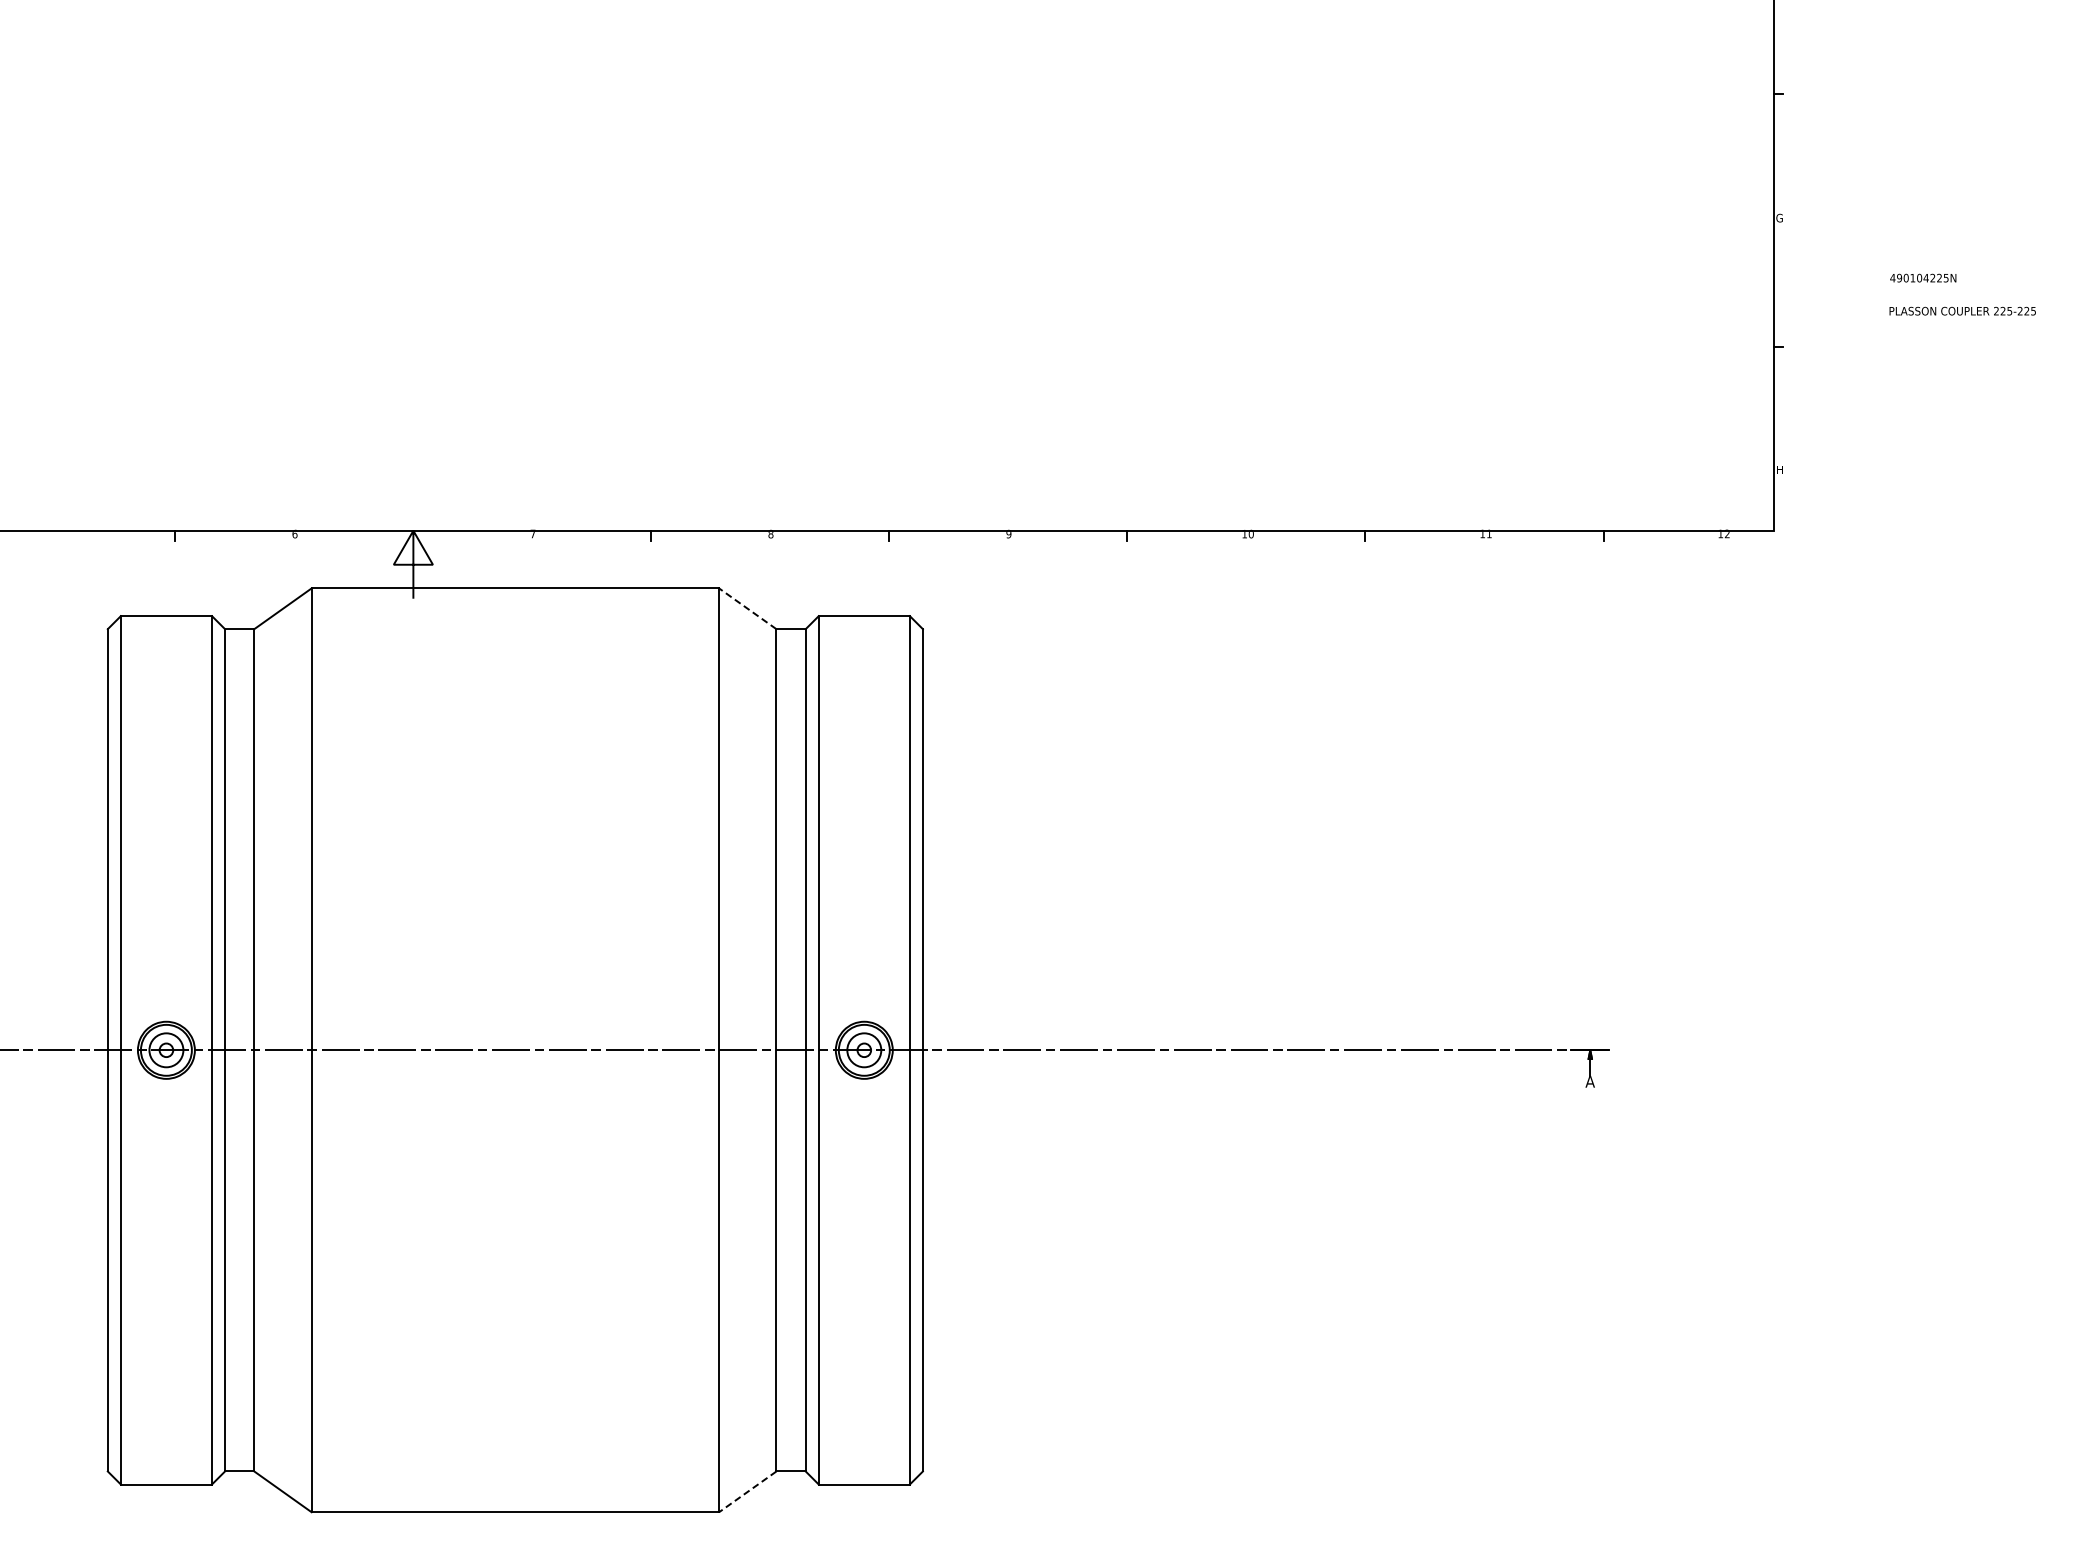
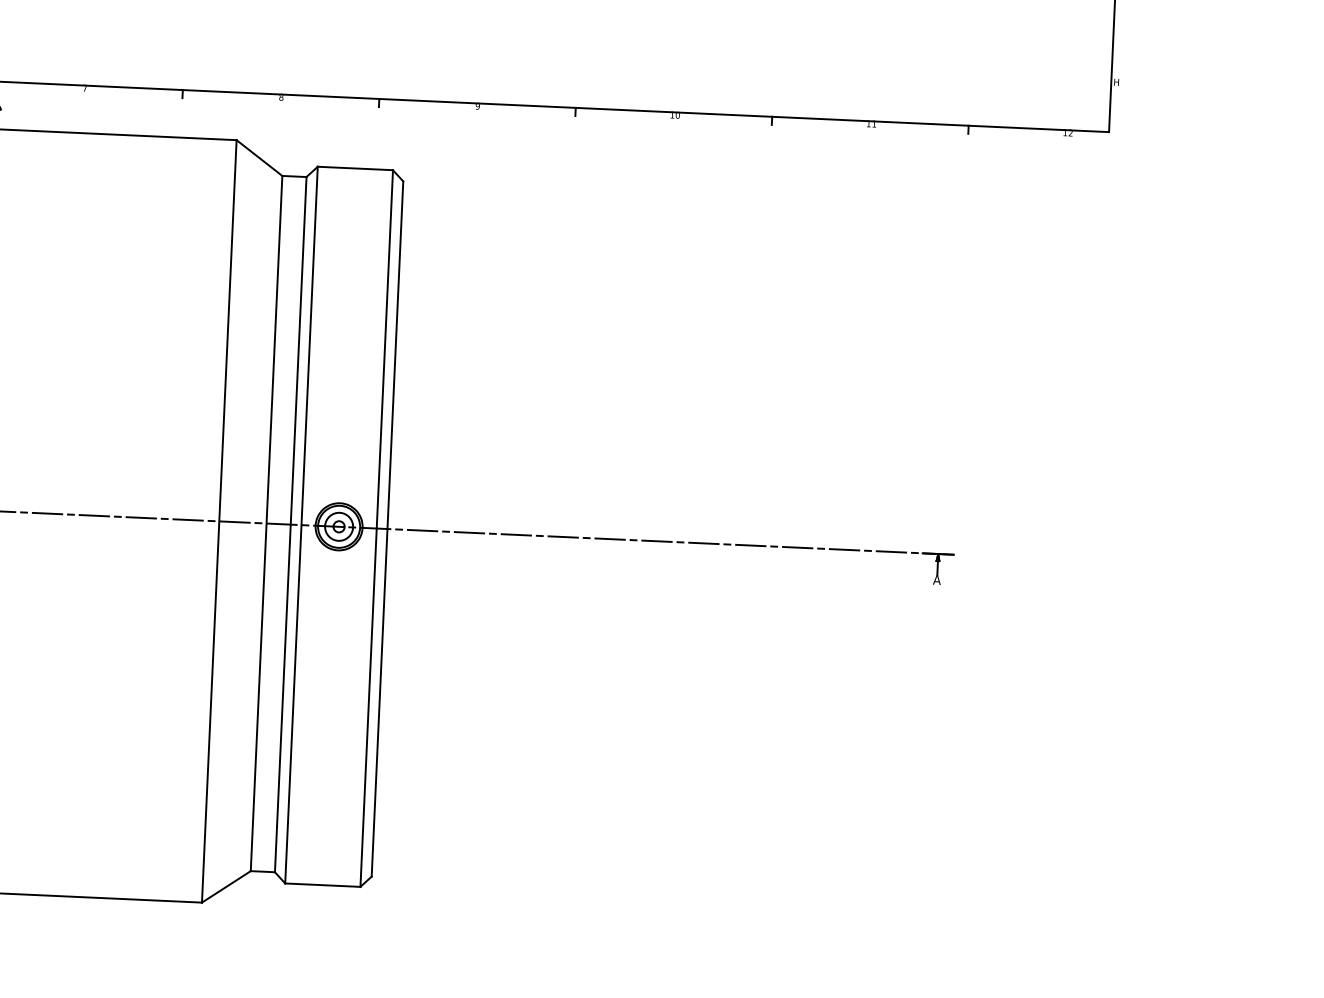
line: (747, 608) -> (259, 157), dashed -> solid
line: (747, 1492) -> (226, 887), dashed -> solid

